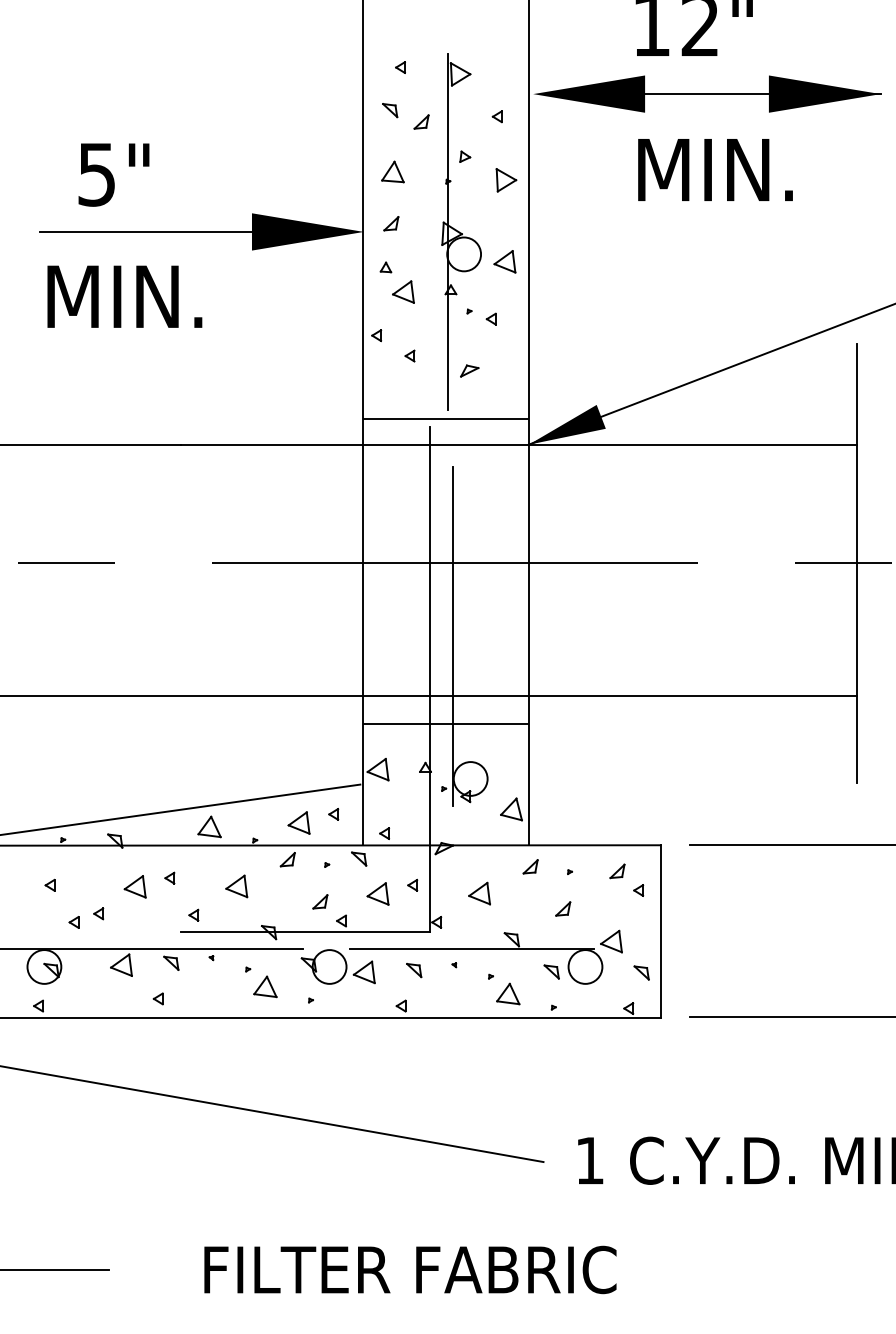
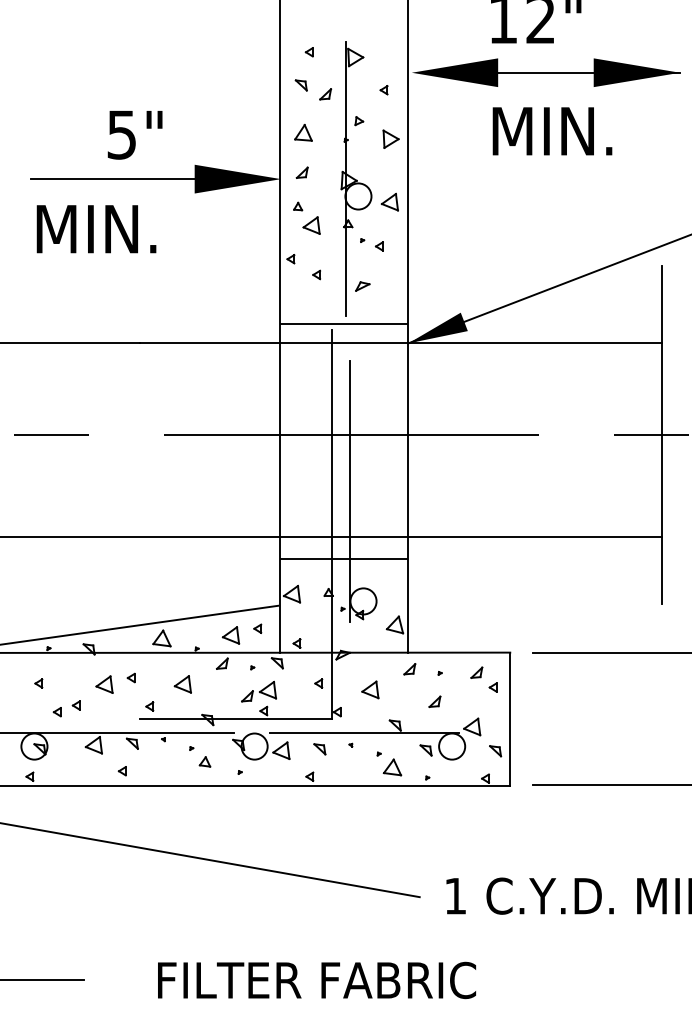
text: (113, 175) -> (134, 135), moved
part: (377, 893) -> (267, 689), moved
part: (264, 986) -> (204, 761), size x0.6

